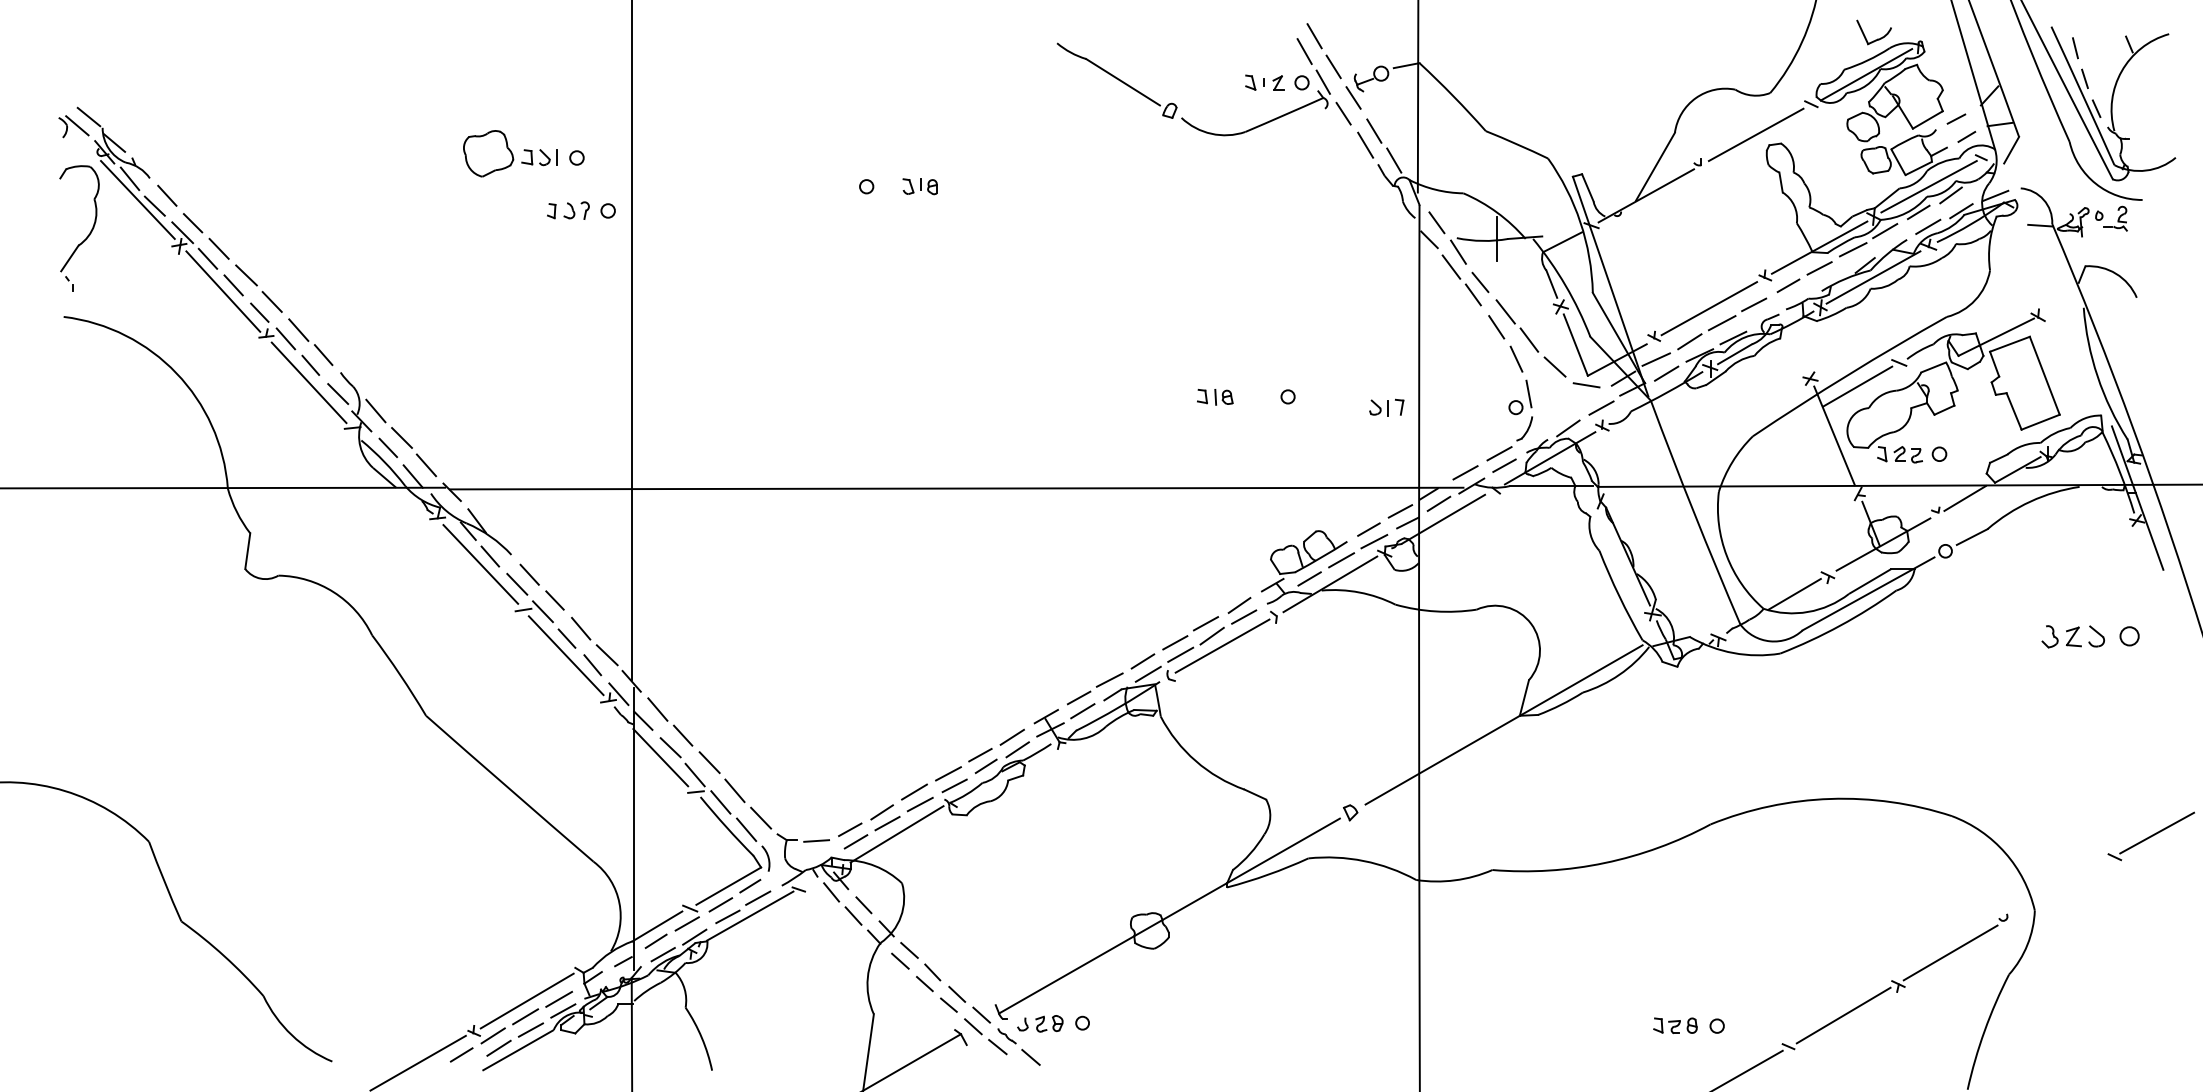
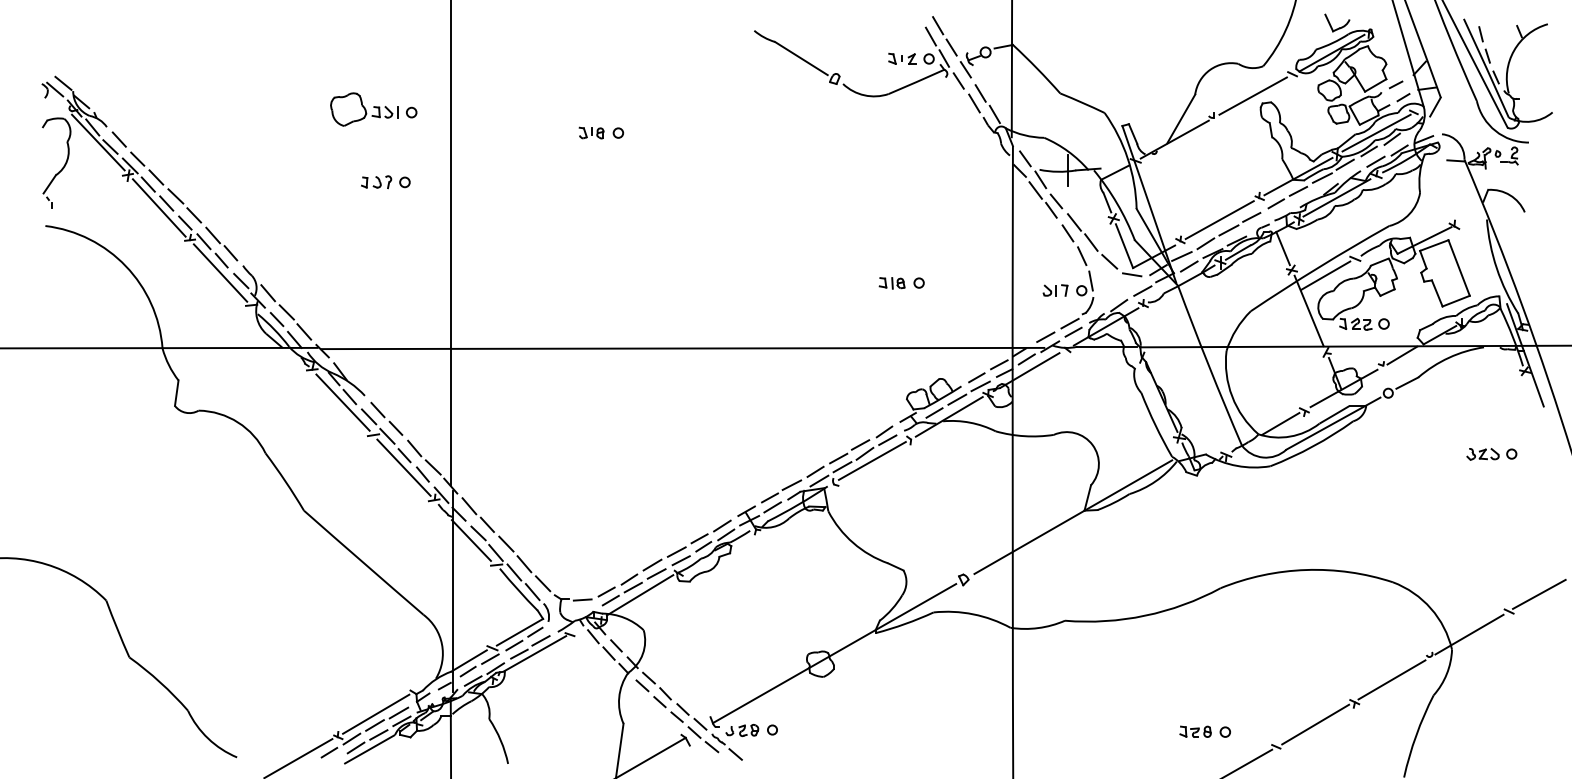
part: (920, 185) -> (591, 132), moved
part: (580, 211) -> (385, 182), moved
line: (1797, 348) -> (1282, 248), added
part: (1214, 397) -> (891, 283), moved
part: (1386, 407) -> (1055, 290), moved
part: (2090, 637) -> (1491, 454), size x0.71
line: (2059, 889) -> (1469, 634), added

